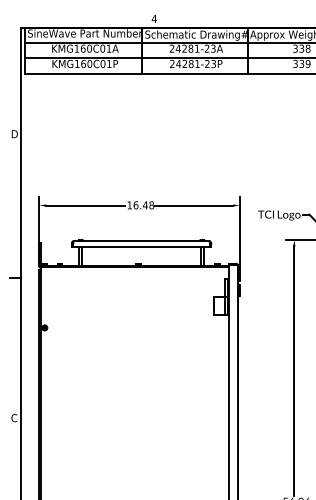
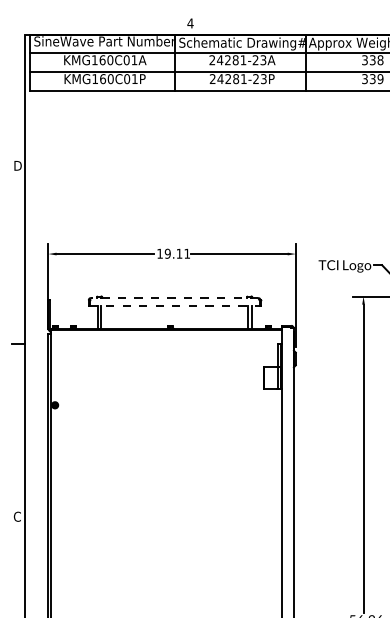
text: (143, 205) -> (177, 253), 16.48 -> 19.11
line: (141, 241) -> (174, 298), solid -> dashed
line: (141, 247) -> (174, 305), solid -> dashed

